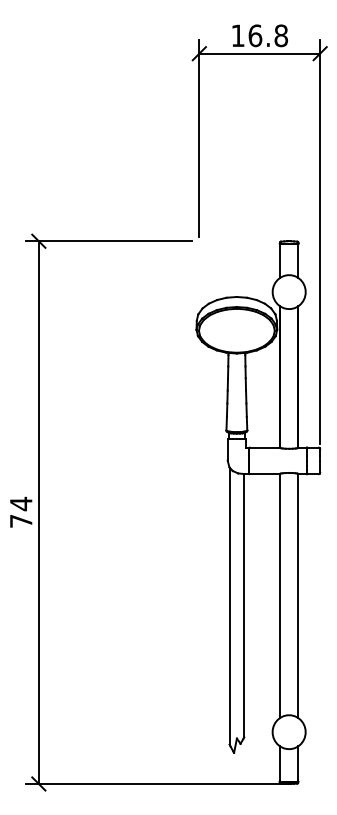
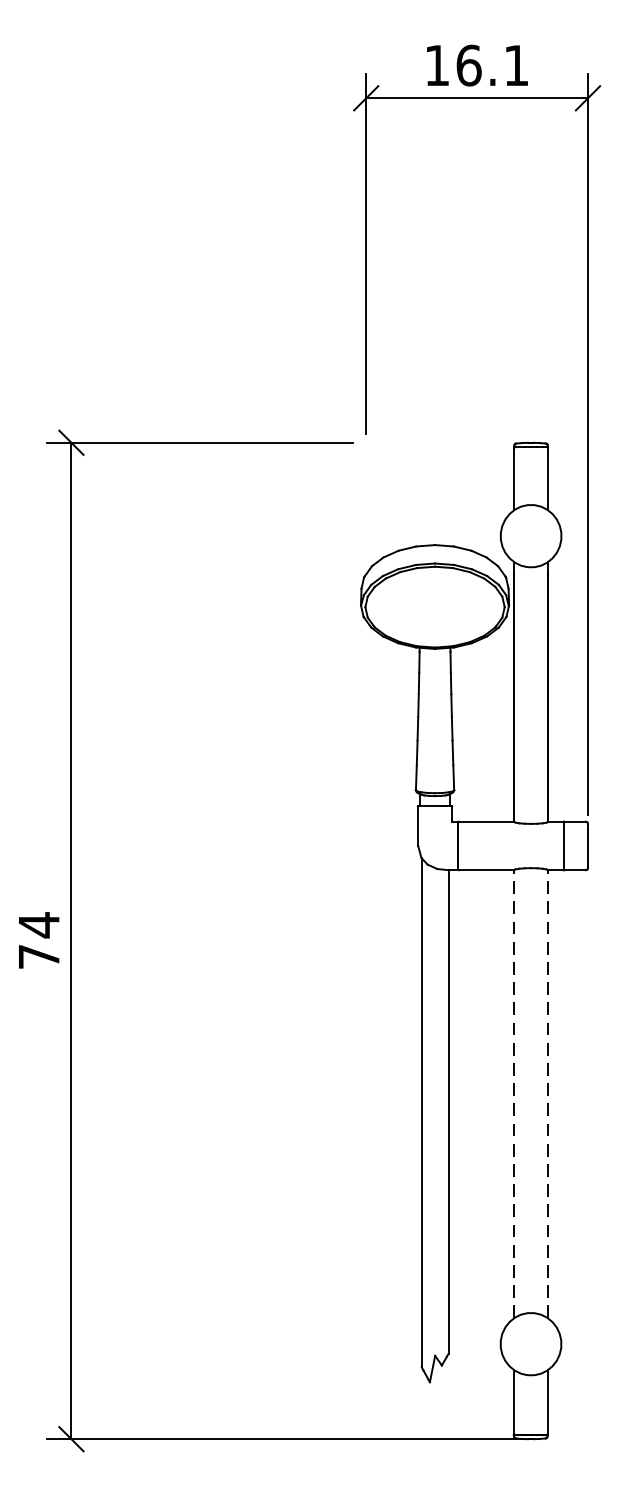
text: (281, 35) -> (516, 64), 16.8 -> 16.1
line: (280, 595) -> (515, 1093), solid -> dashed
line: (298, 595) -> (548, 1093), solid -> dashed

